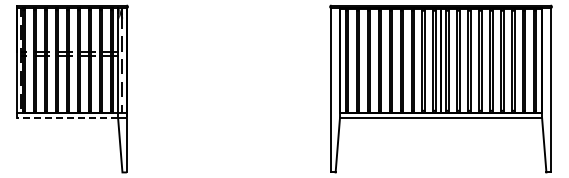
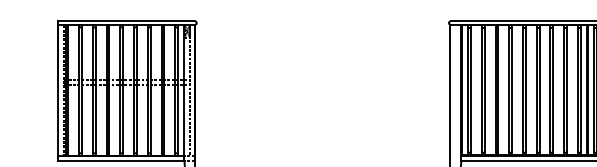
line: (67, 117) -> (121, 161), dashed -> solid

